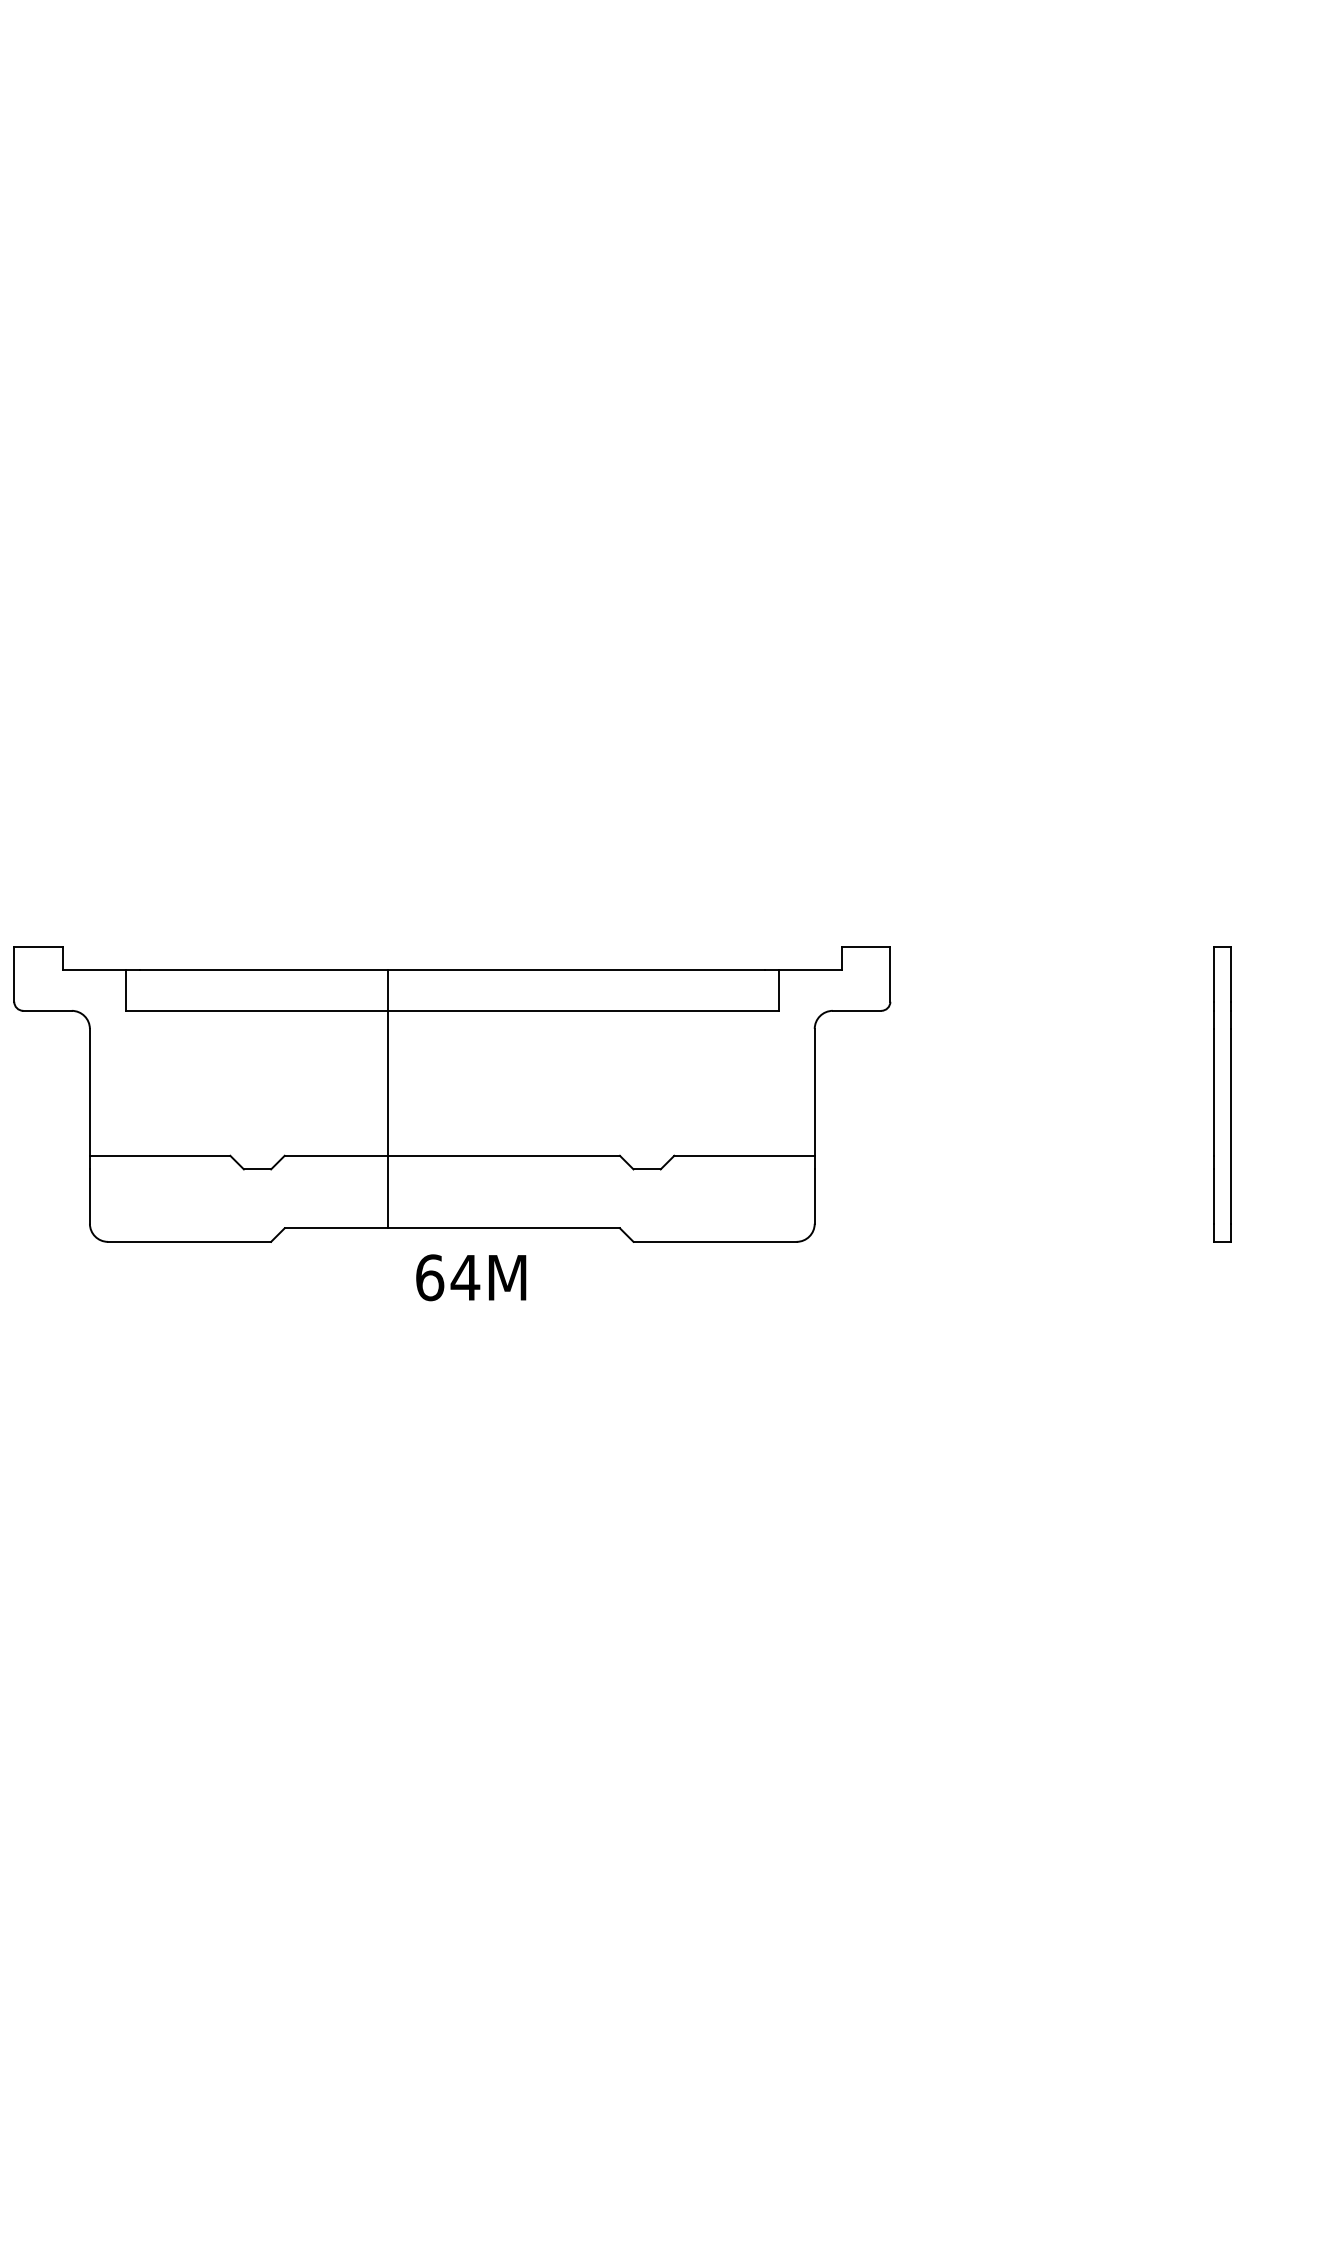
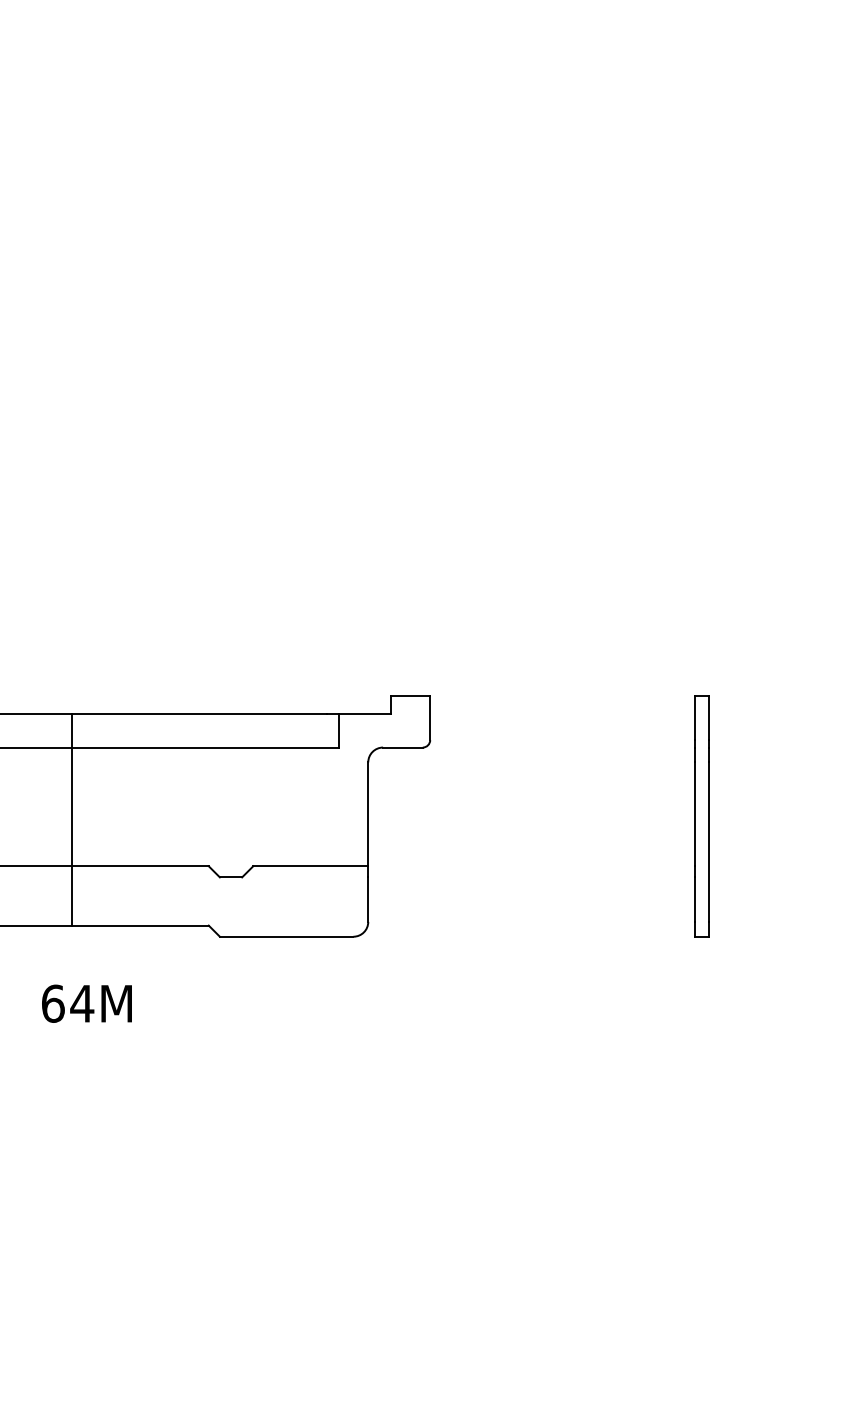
line: (388, 1099) -> (71, 820), moved
text: (471, 1277) -> (87, 1003), moved

